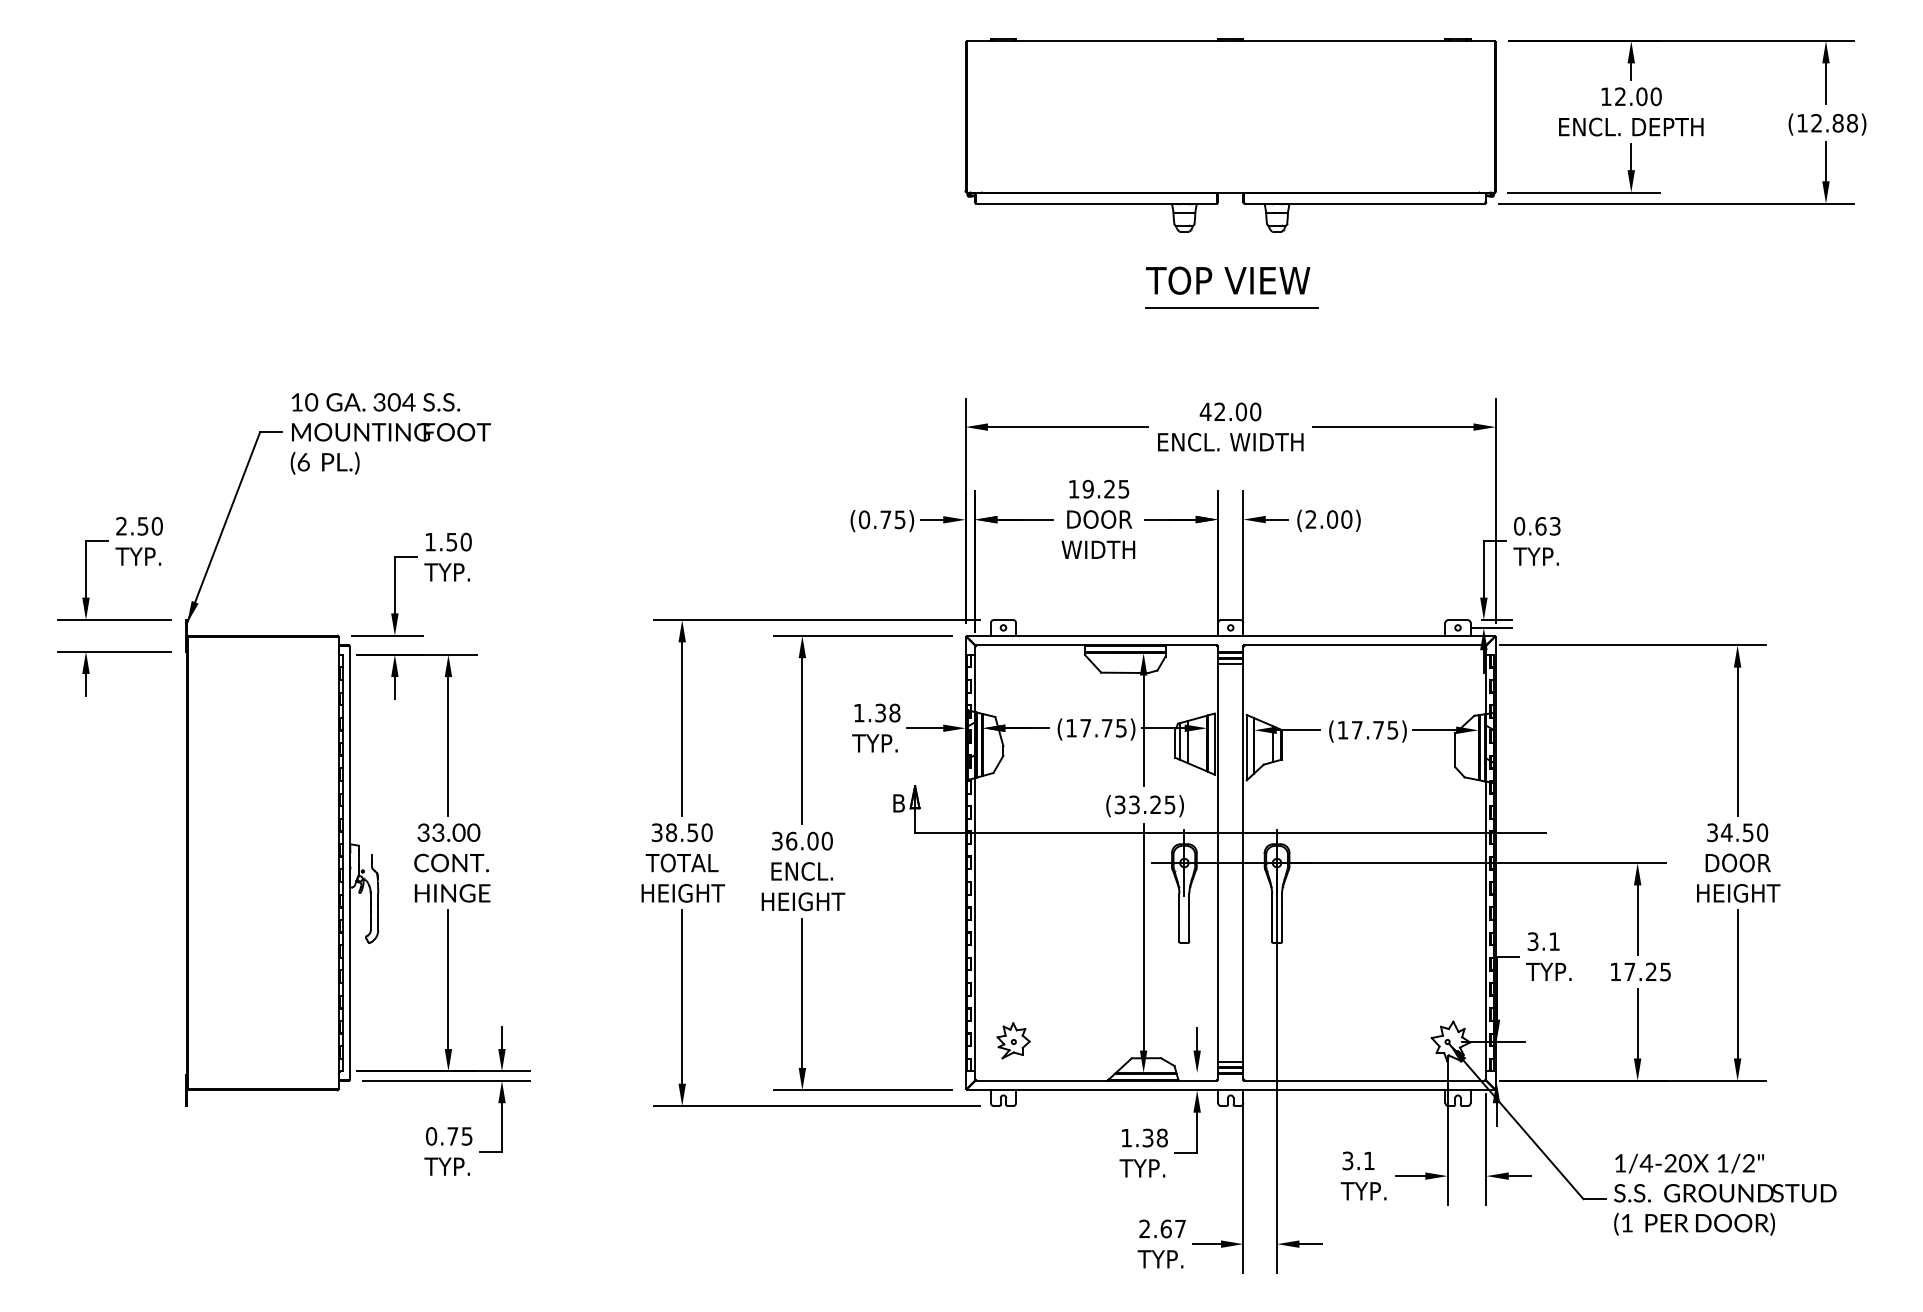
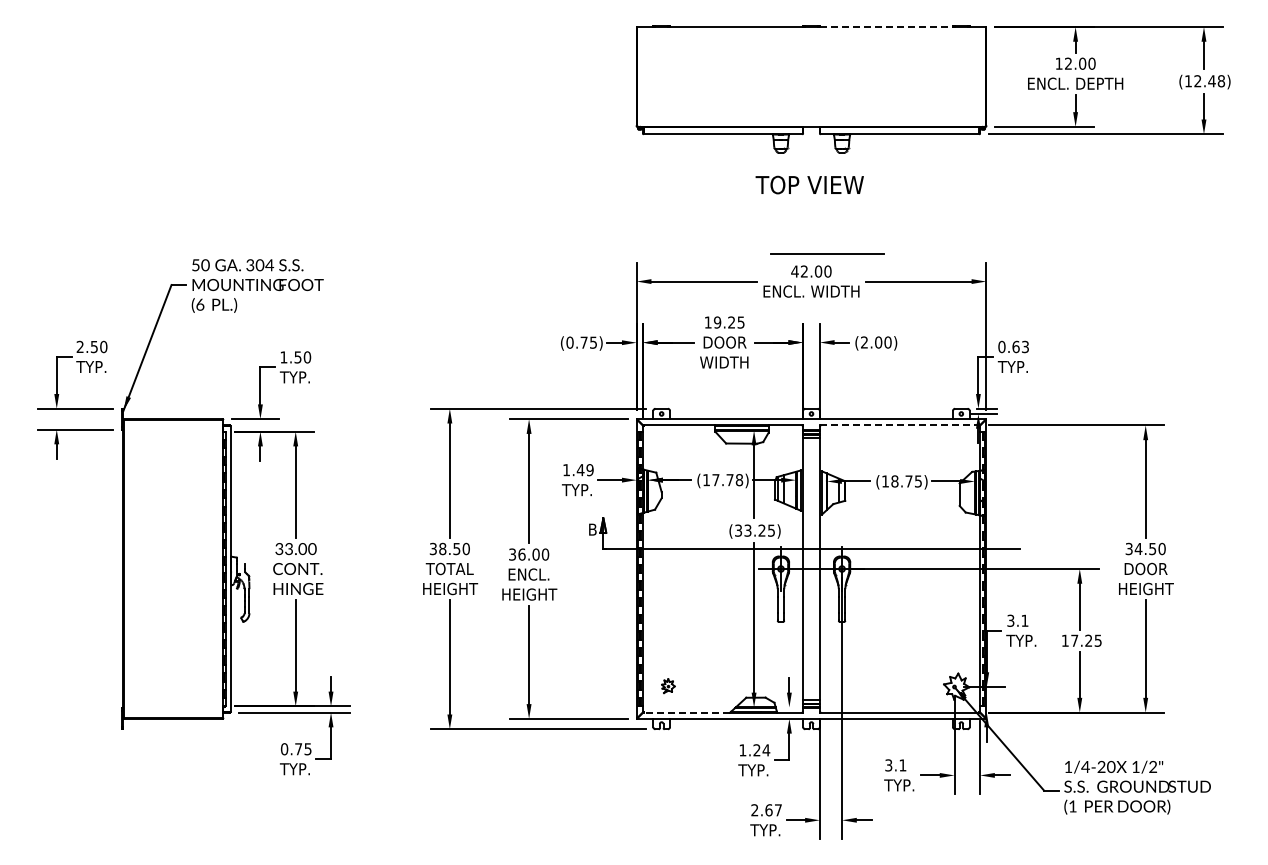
line: (1344, 41) -> (886, 27), solid -> dashed
text: (1837, 123) -> (1211, 81), (12.88) -> (12.48)
line: (1232, 307) -> (827, 253), moved
text: (296, 402) -> (195, 265), 10 -> 50
line: (1364, 645) -> (899, 425), solid -> dashed
text: (886, 713) -> (584, 470), 1.38 -> 1.49
text: (1121, 728) -> (739, 480), (17.75) -> (17.78)
text: (1356, 730) -> (894, 481), (17.75) -> (18.75)
part: (1013, 1039) -> (668, 685), size x0.6
line: (1041, 1080) -> (686, 712), solid -> dashed
text: (1154, 1138) -> (761, 750), 1.38 -> 1.24

